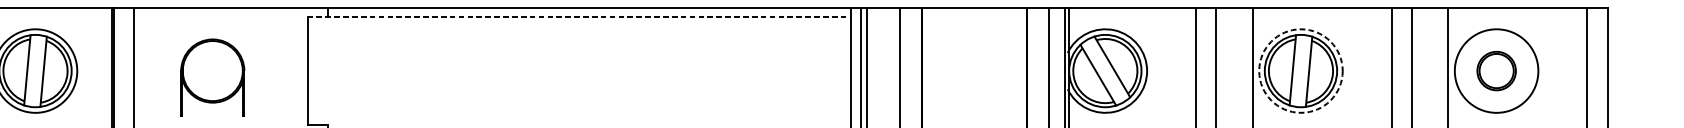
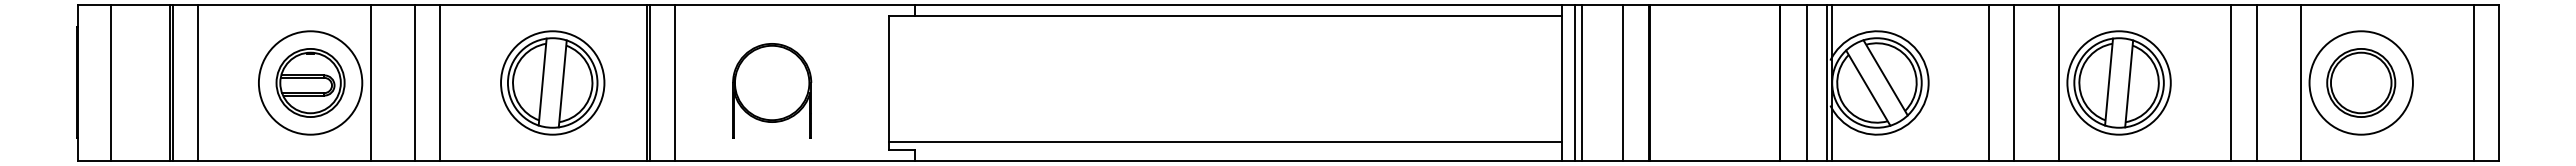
line: (579, 17) -> (1226, 16), dashed -> solid
circle: (1300, 70) -> (2118, 82), dashed -> solid
part: (1496, 70) -> (2361, 82), size x1.43
line: (579, 119) -> (1225, 142), added

